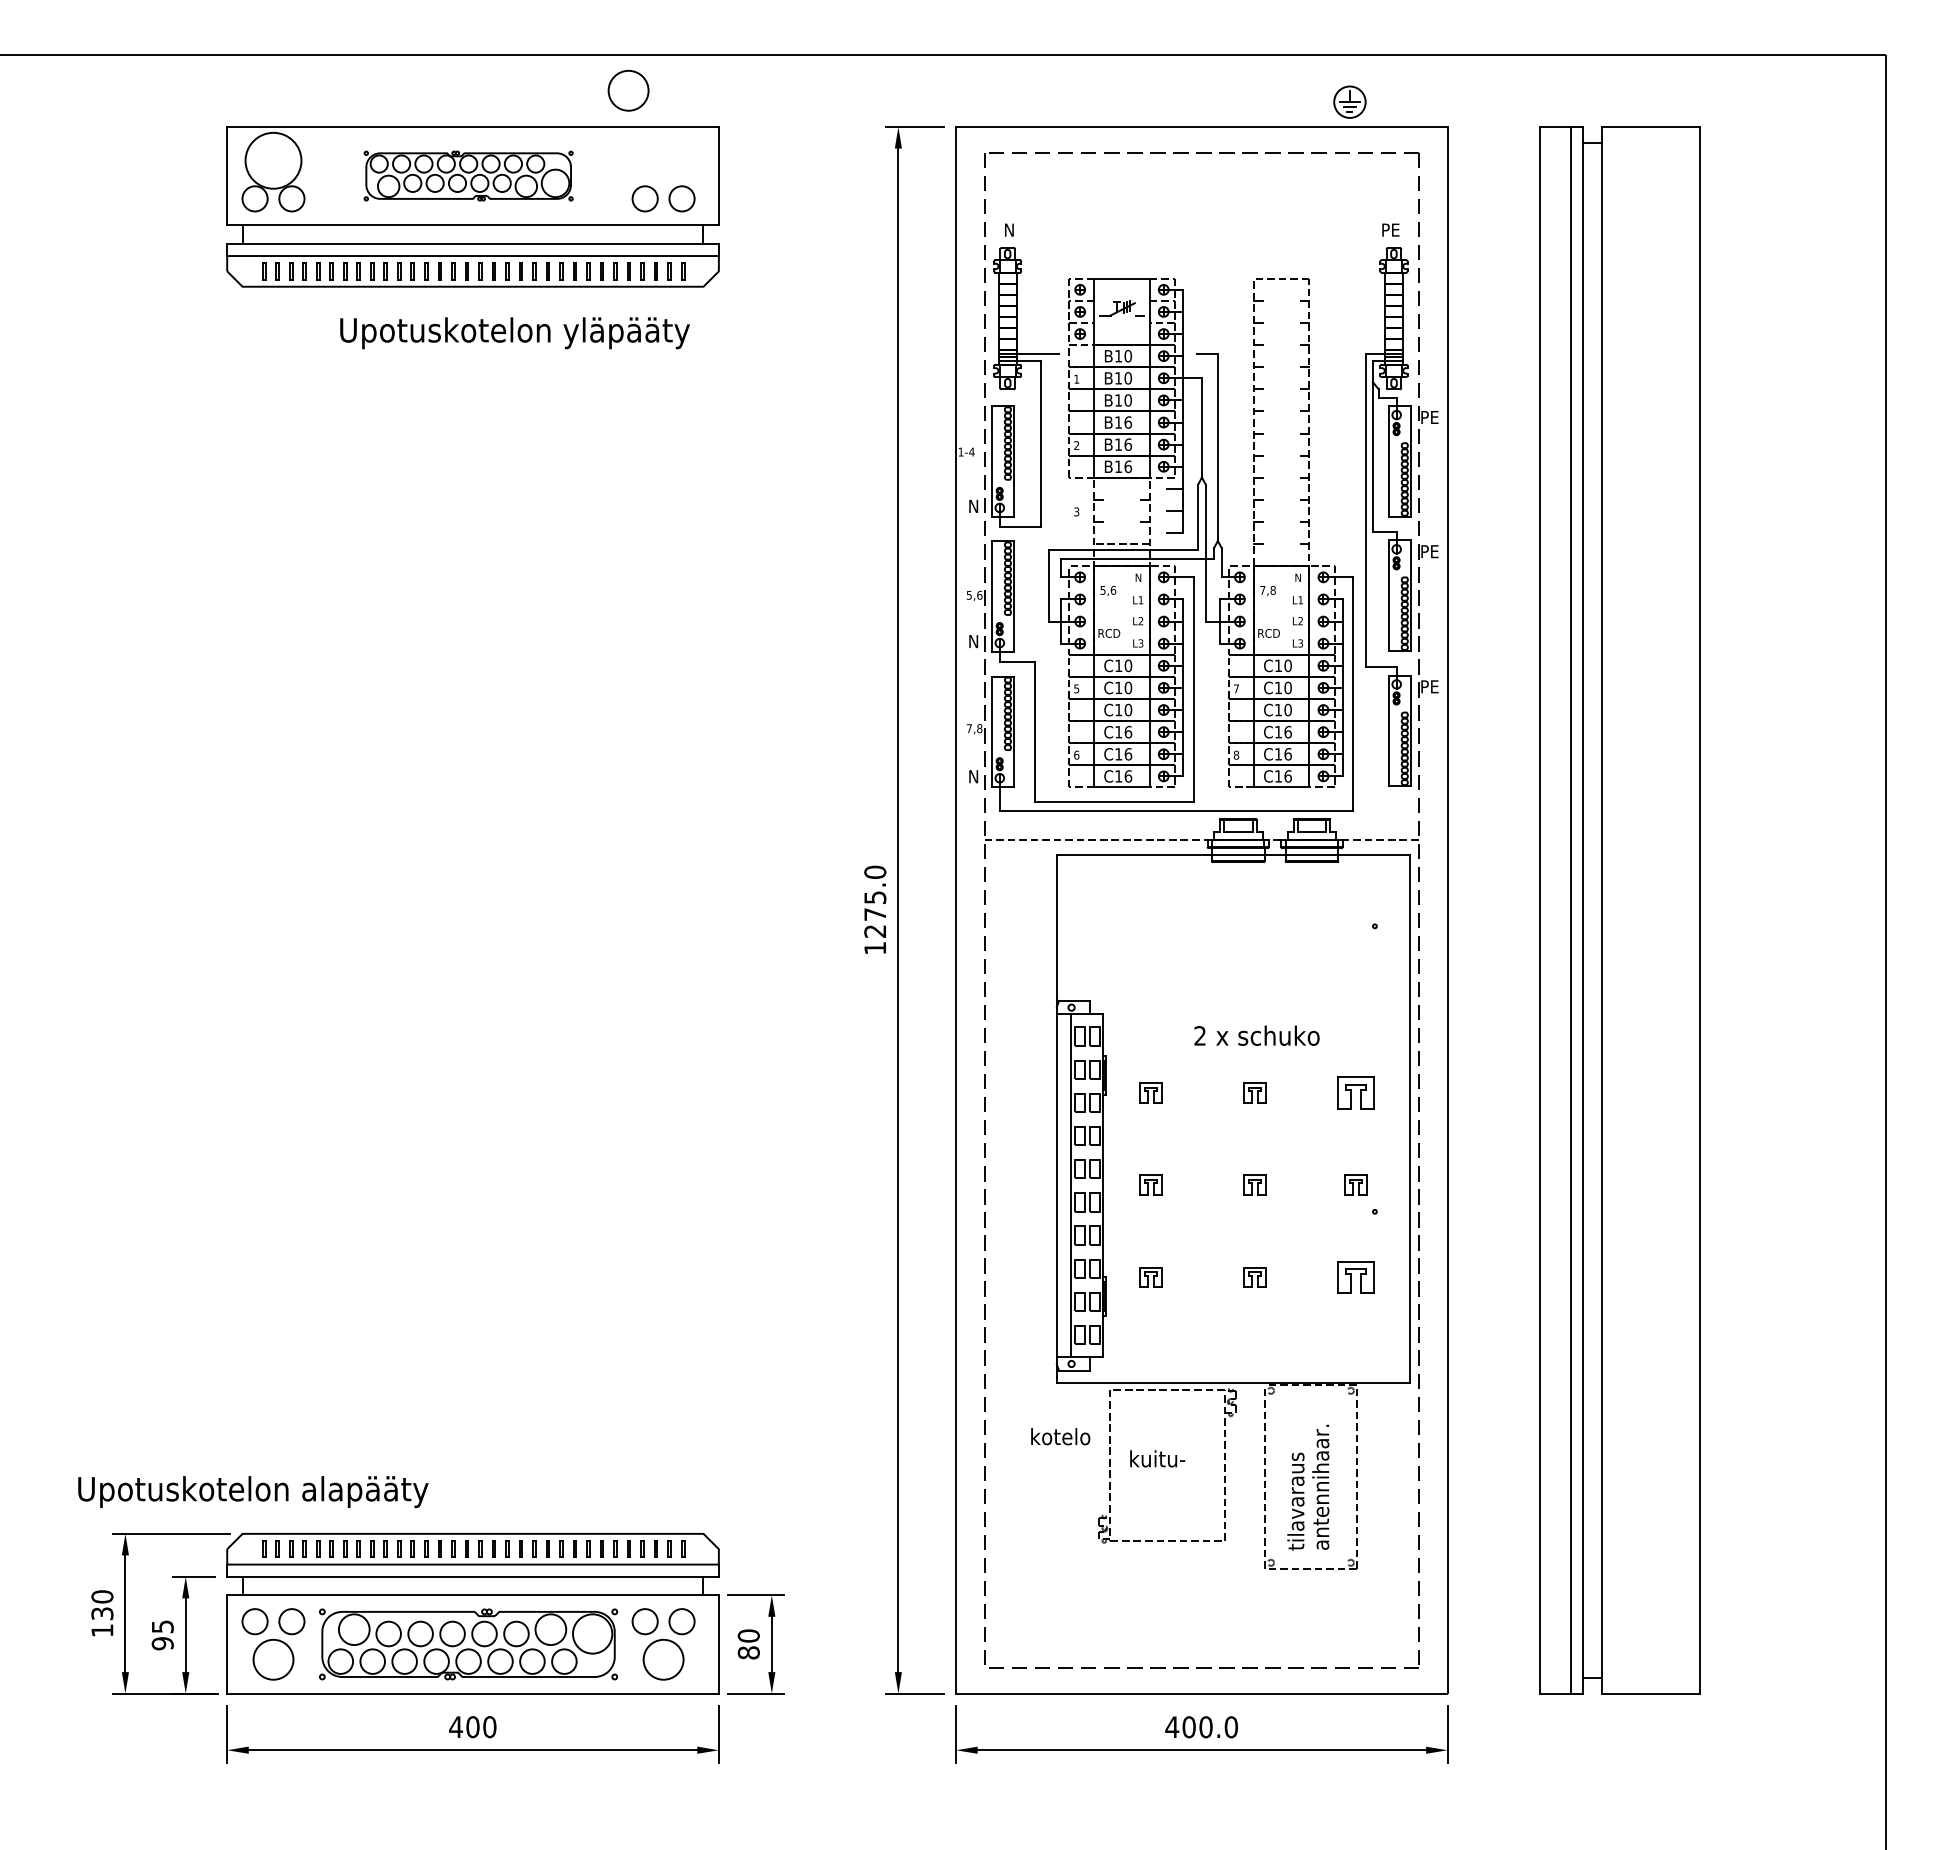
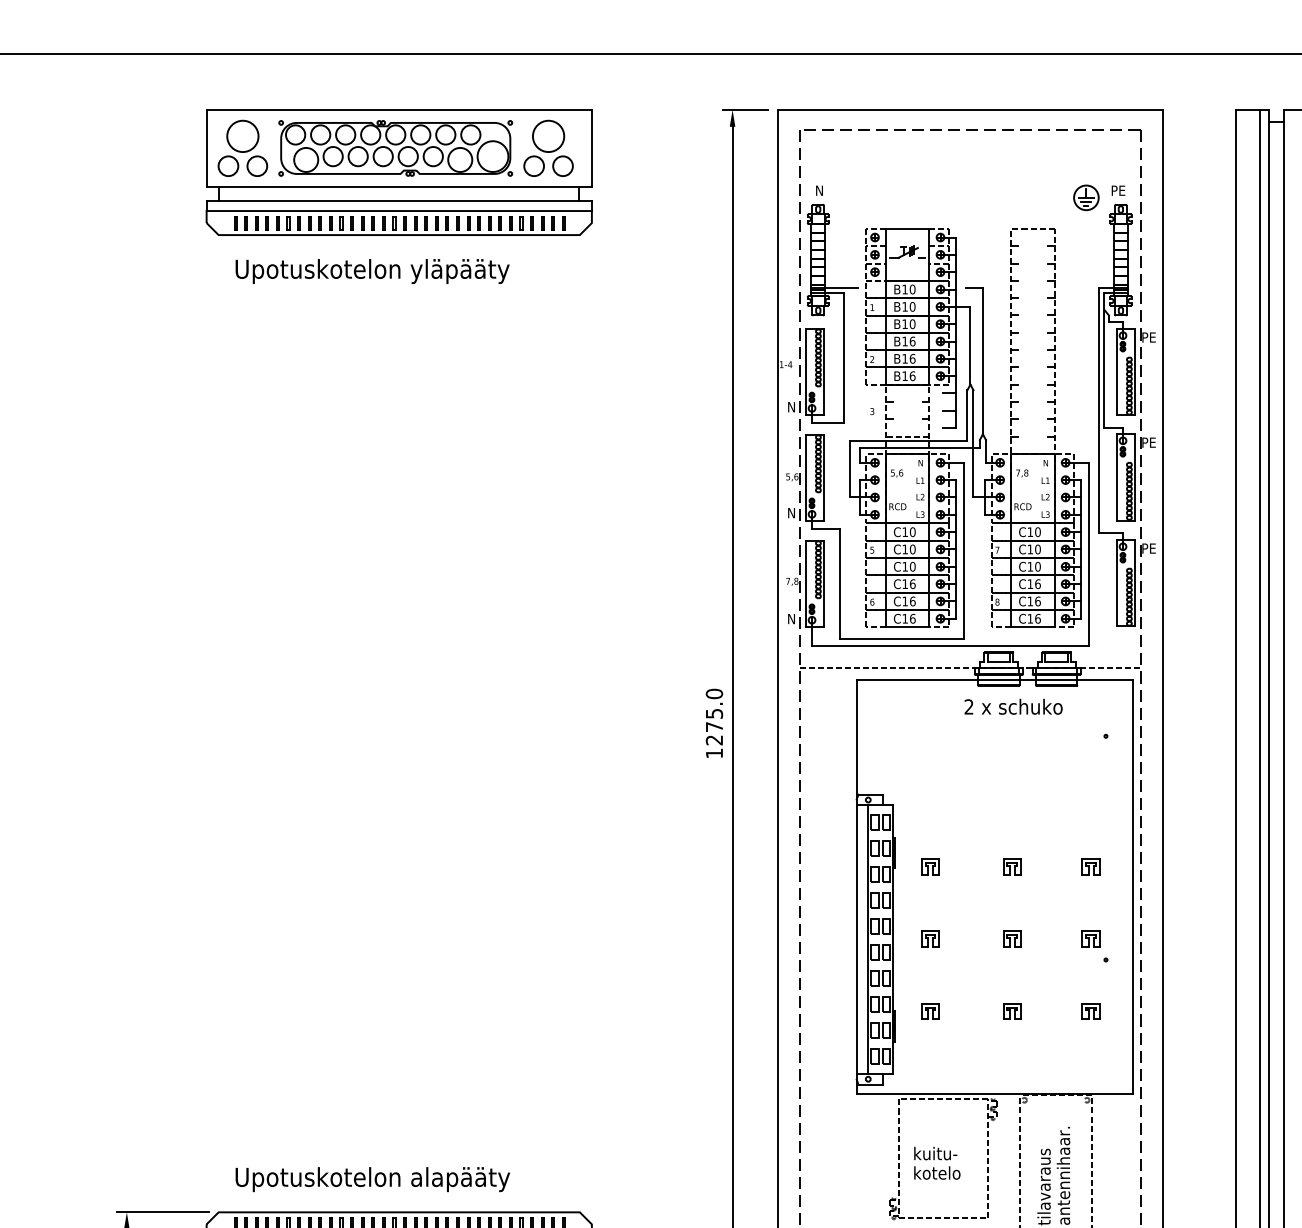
circle: (628, 90) -> (548, 136), moved
part: (1349, 101) -> (1086, 197), moved
circle: (273, 160) -> (242, 136), size x0.71
part: (468, 175) -> (395, 147), size x1.43
text: (514, 333) -> (372, 271), moved
text: (1256, 1035) -> (1013, 706), moved
part: (1355, 1092) -> (1090, 866), size x0.62
part: (1355, 1277) -> (1090, 1011), size x0.62
text: (1060, 1436) -> (937, 1172), moved
text: (253, 1491) -> (372, 1179), moved

